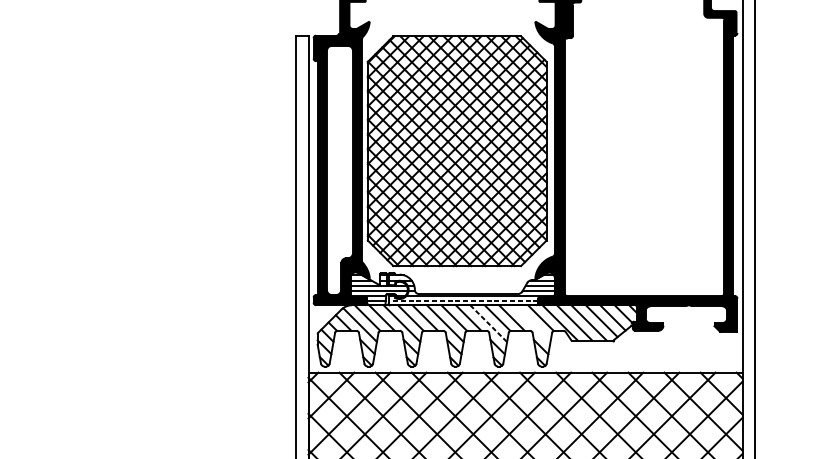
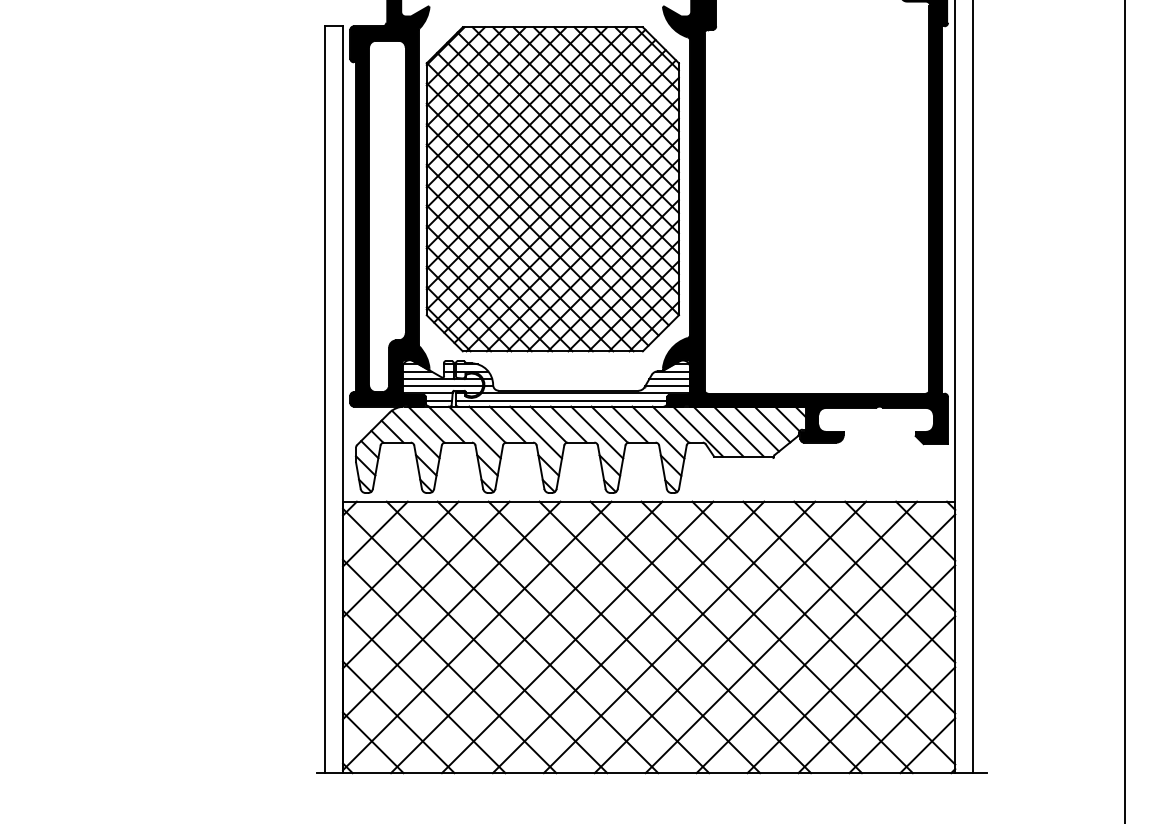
line: (463, 300) -> (561, 400), dashed -> solid
line: (488, 323) -> (597, 432), dashed -> solid
line: (532, 323) -> (658, 432), added

